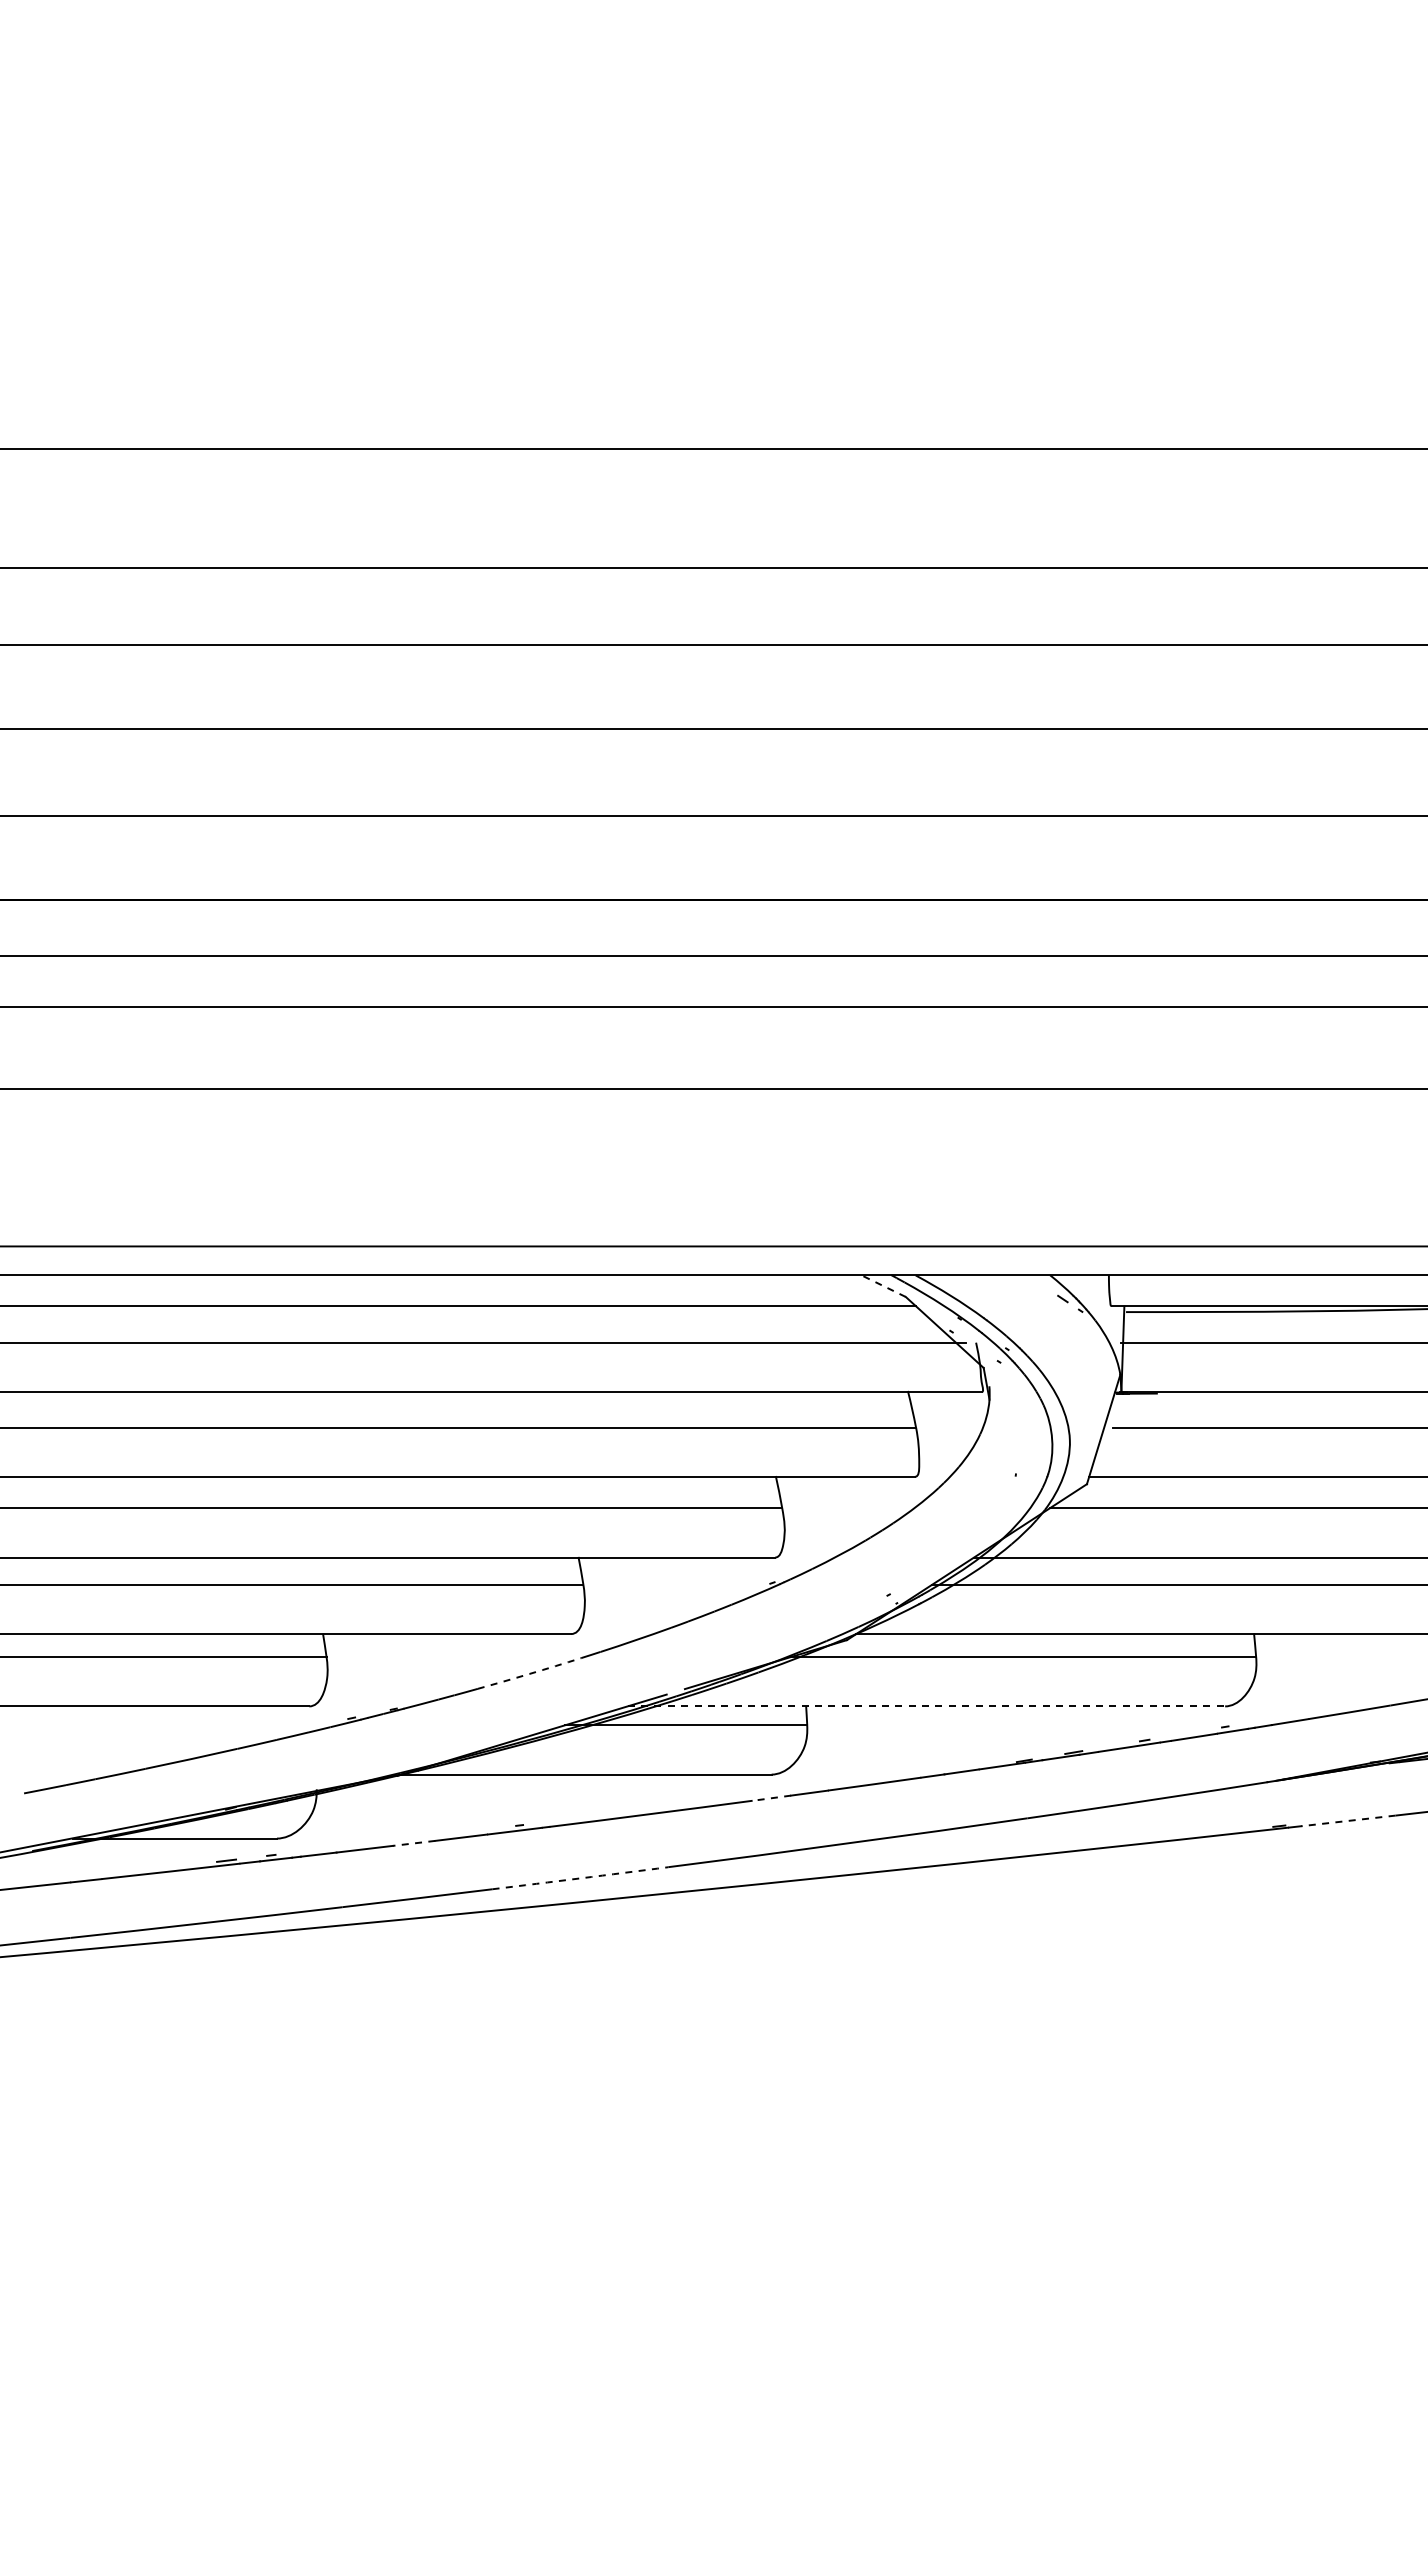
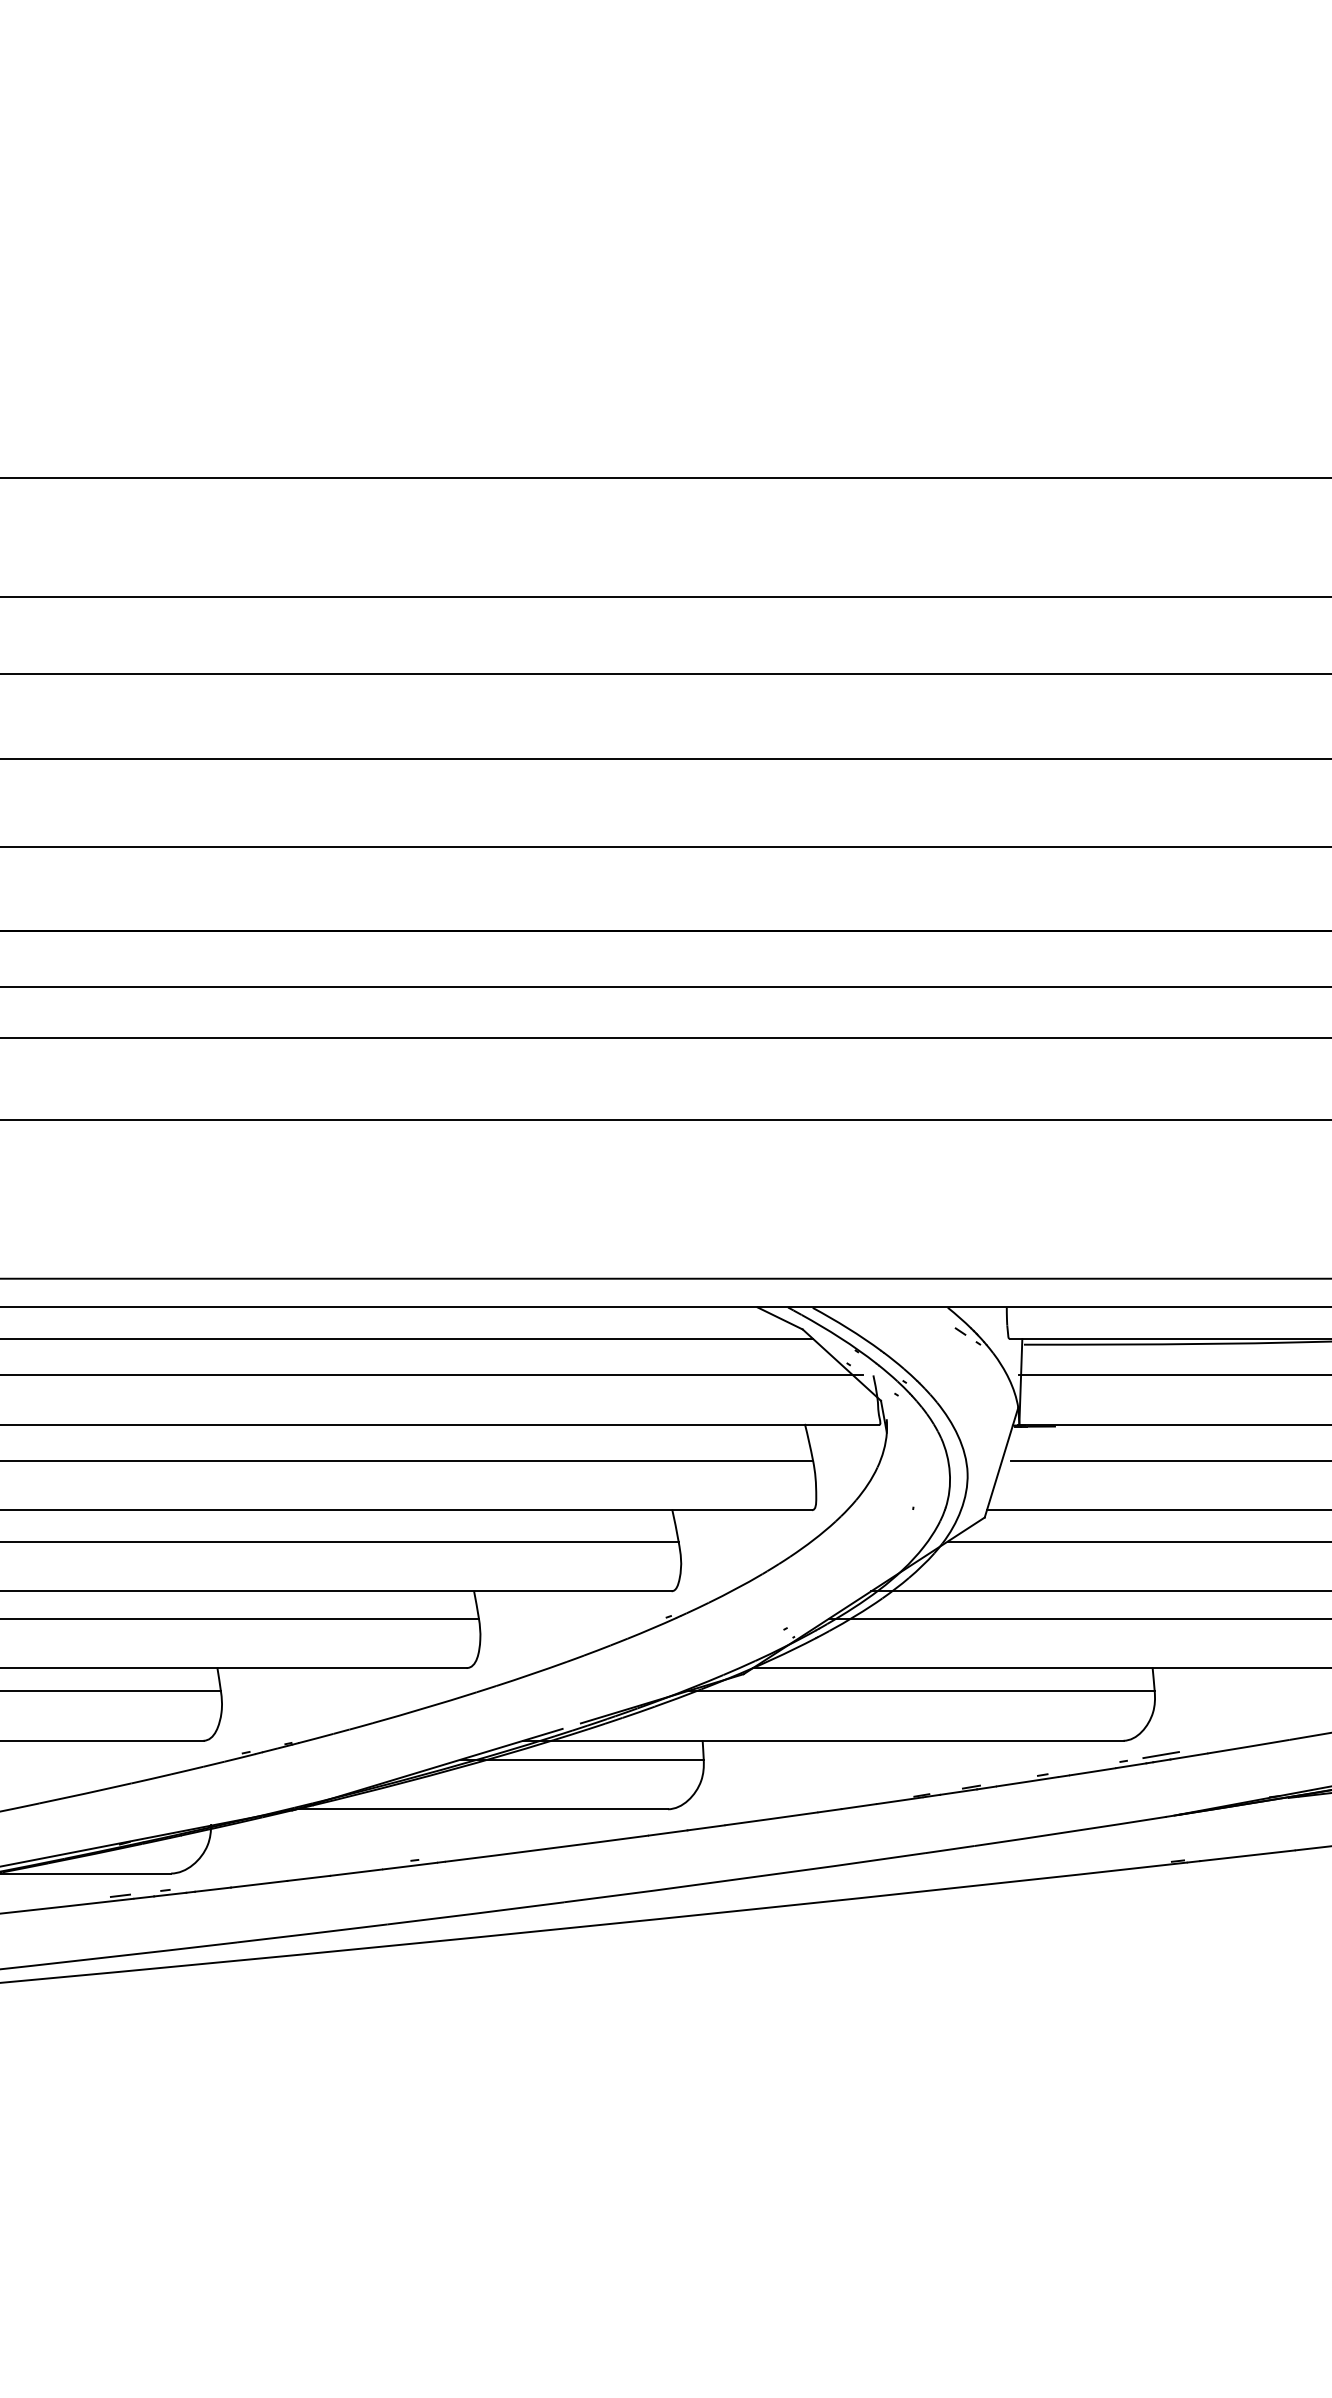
line: (882, 1285) -> (779, 1317), dashed -> solid
arc: (529, 1673) -> (424, 1707), dashed -> solid
line: (926, 1706) -> (823, 1740), dashed -> solid
line: (1262, 1720) -> (1161, 1754), added
line: (771, 1798) -> (667, 1833), dashed -> solid
line: (1348, 1820) -> (1247, 1855), dashed -> solid
line: (413, 1843) -> (308, 1878), dashed -> solid
arc: (580, 1878) -> (476, 1913), dashed -> solid

